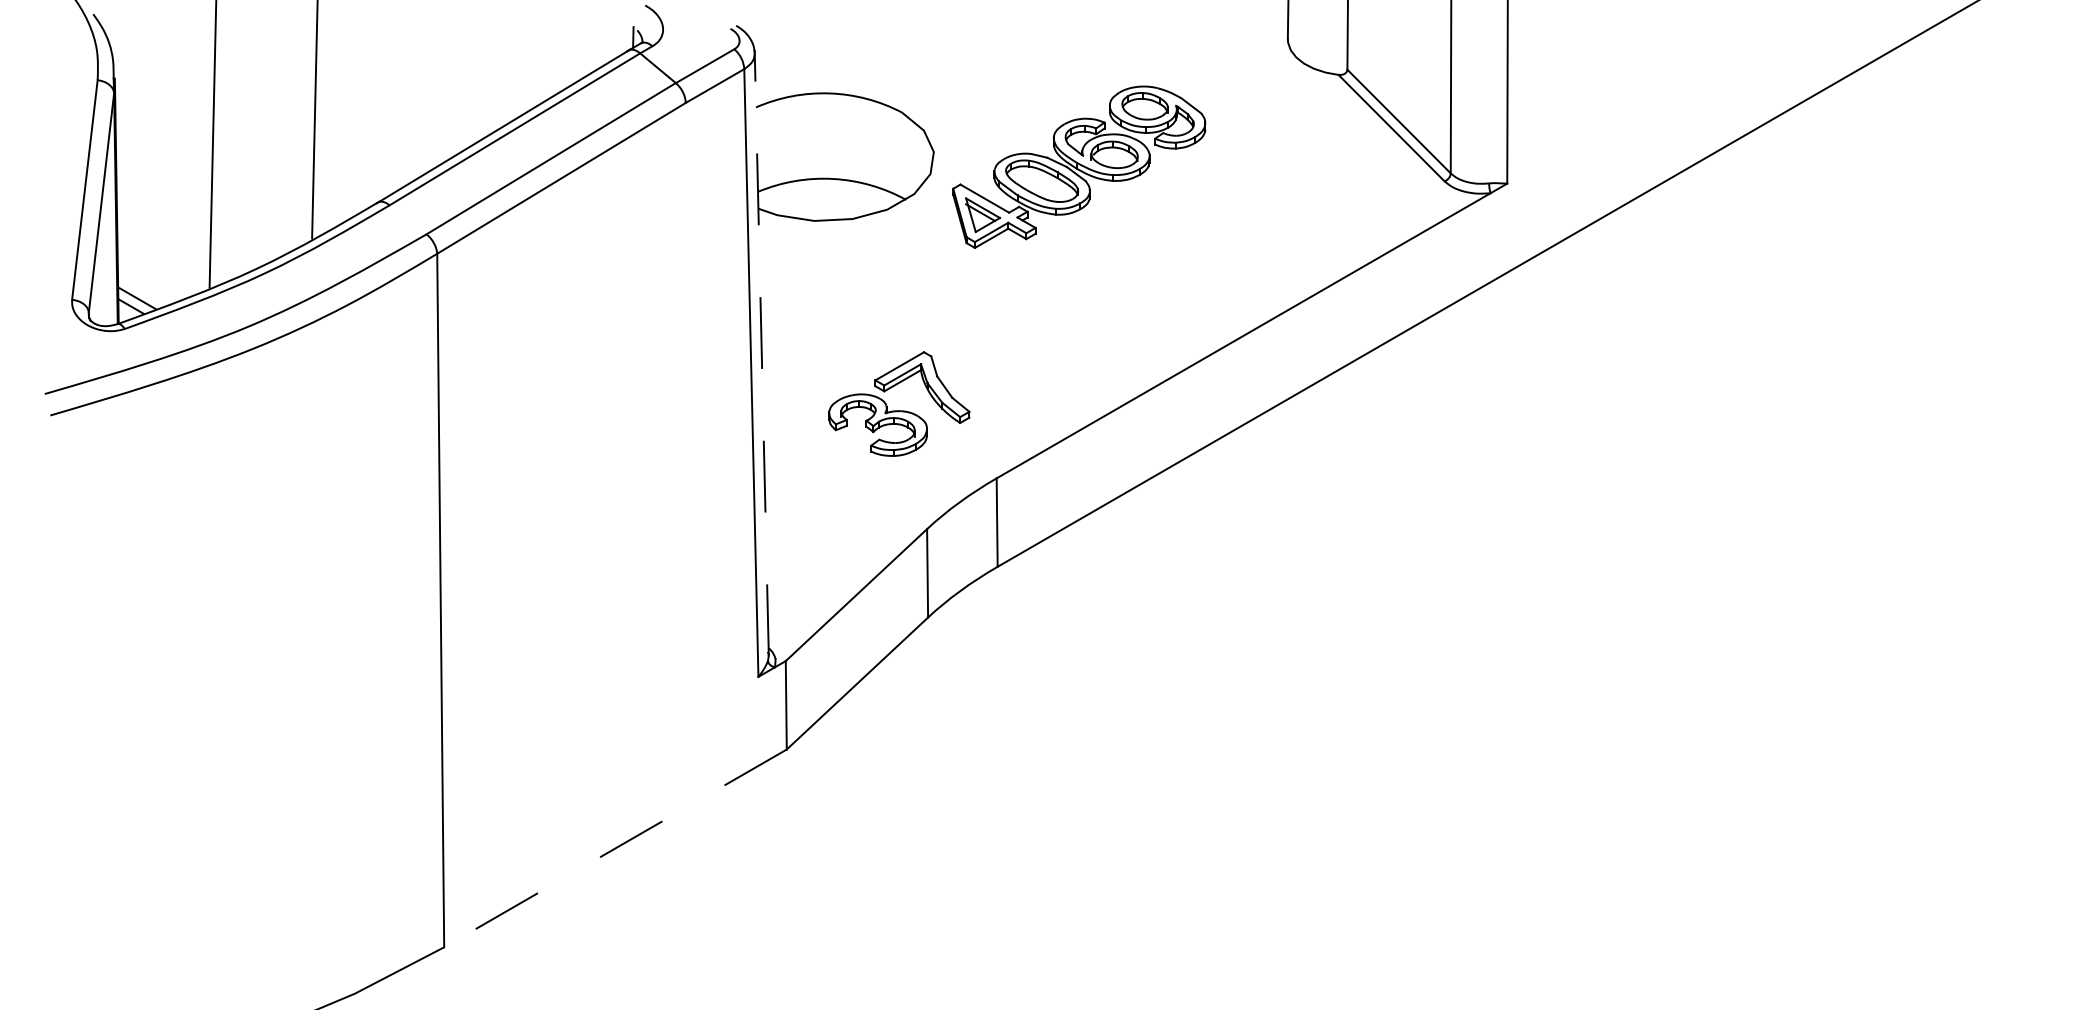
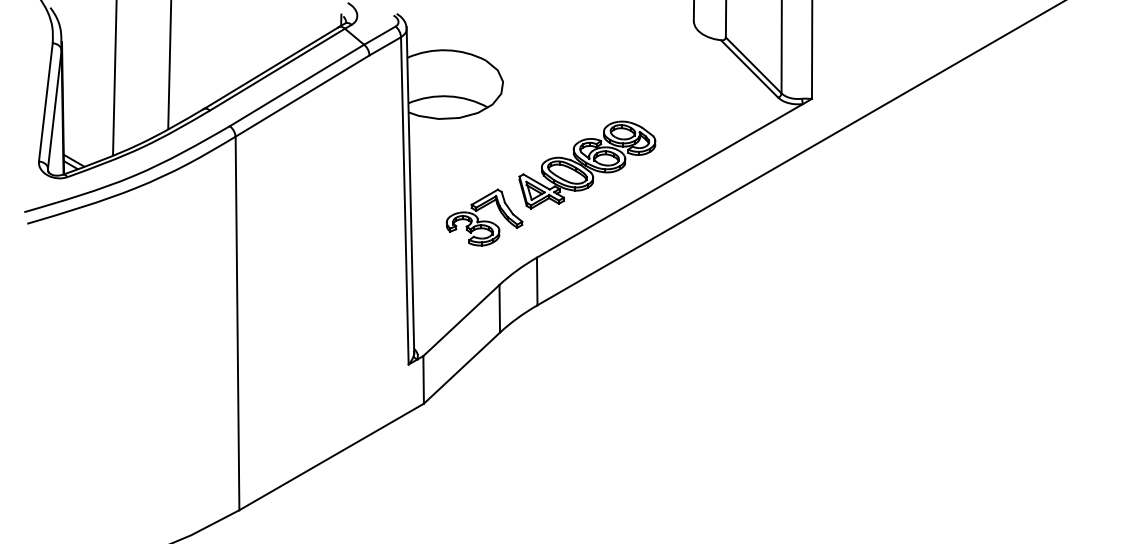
part: (1079, 166) -> (587, 164), moved
line: (761, 351) -> (410, 189), dashed -> solid
line: (615, 847) -> (331, 456), dashed -> solid

